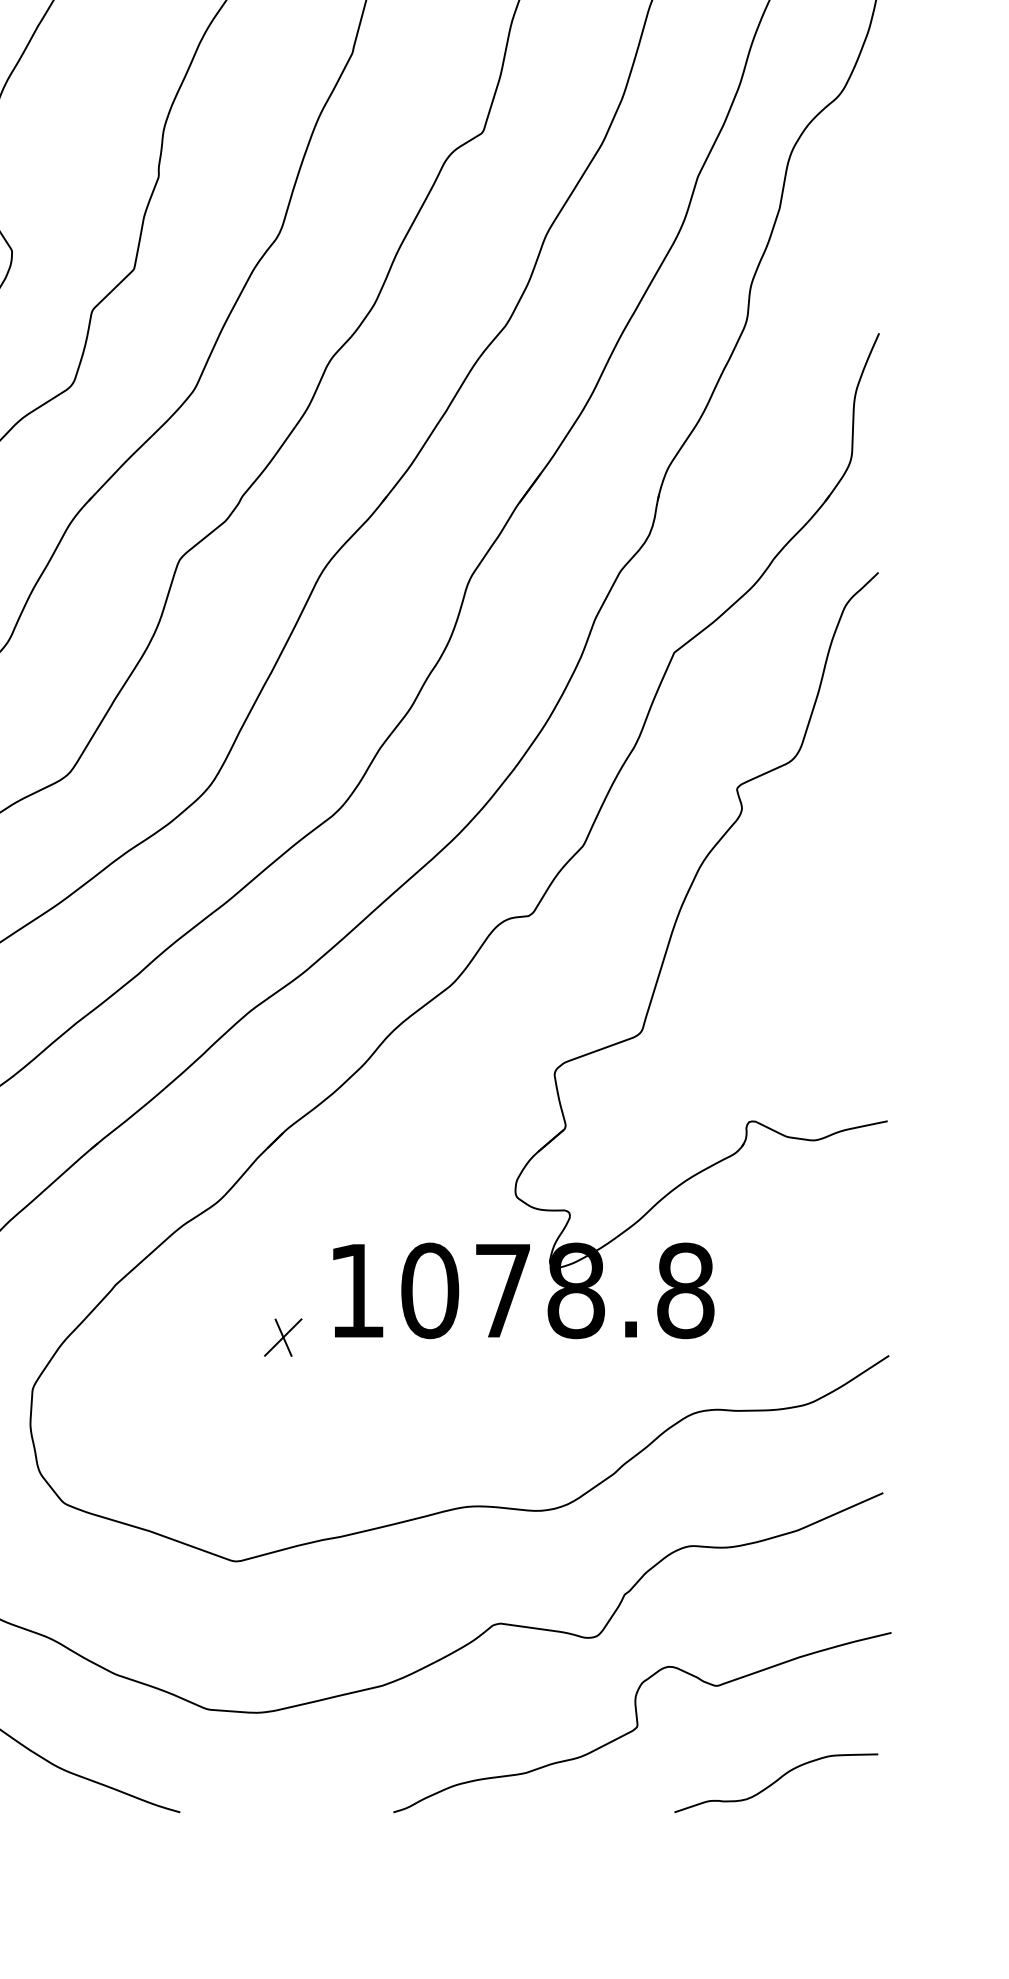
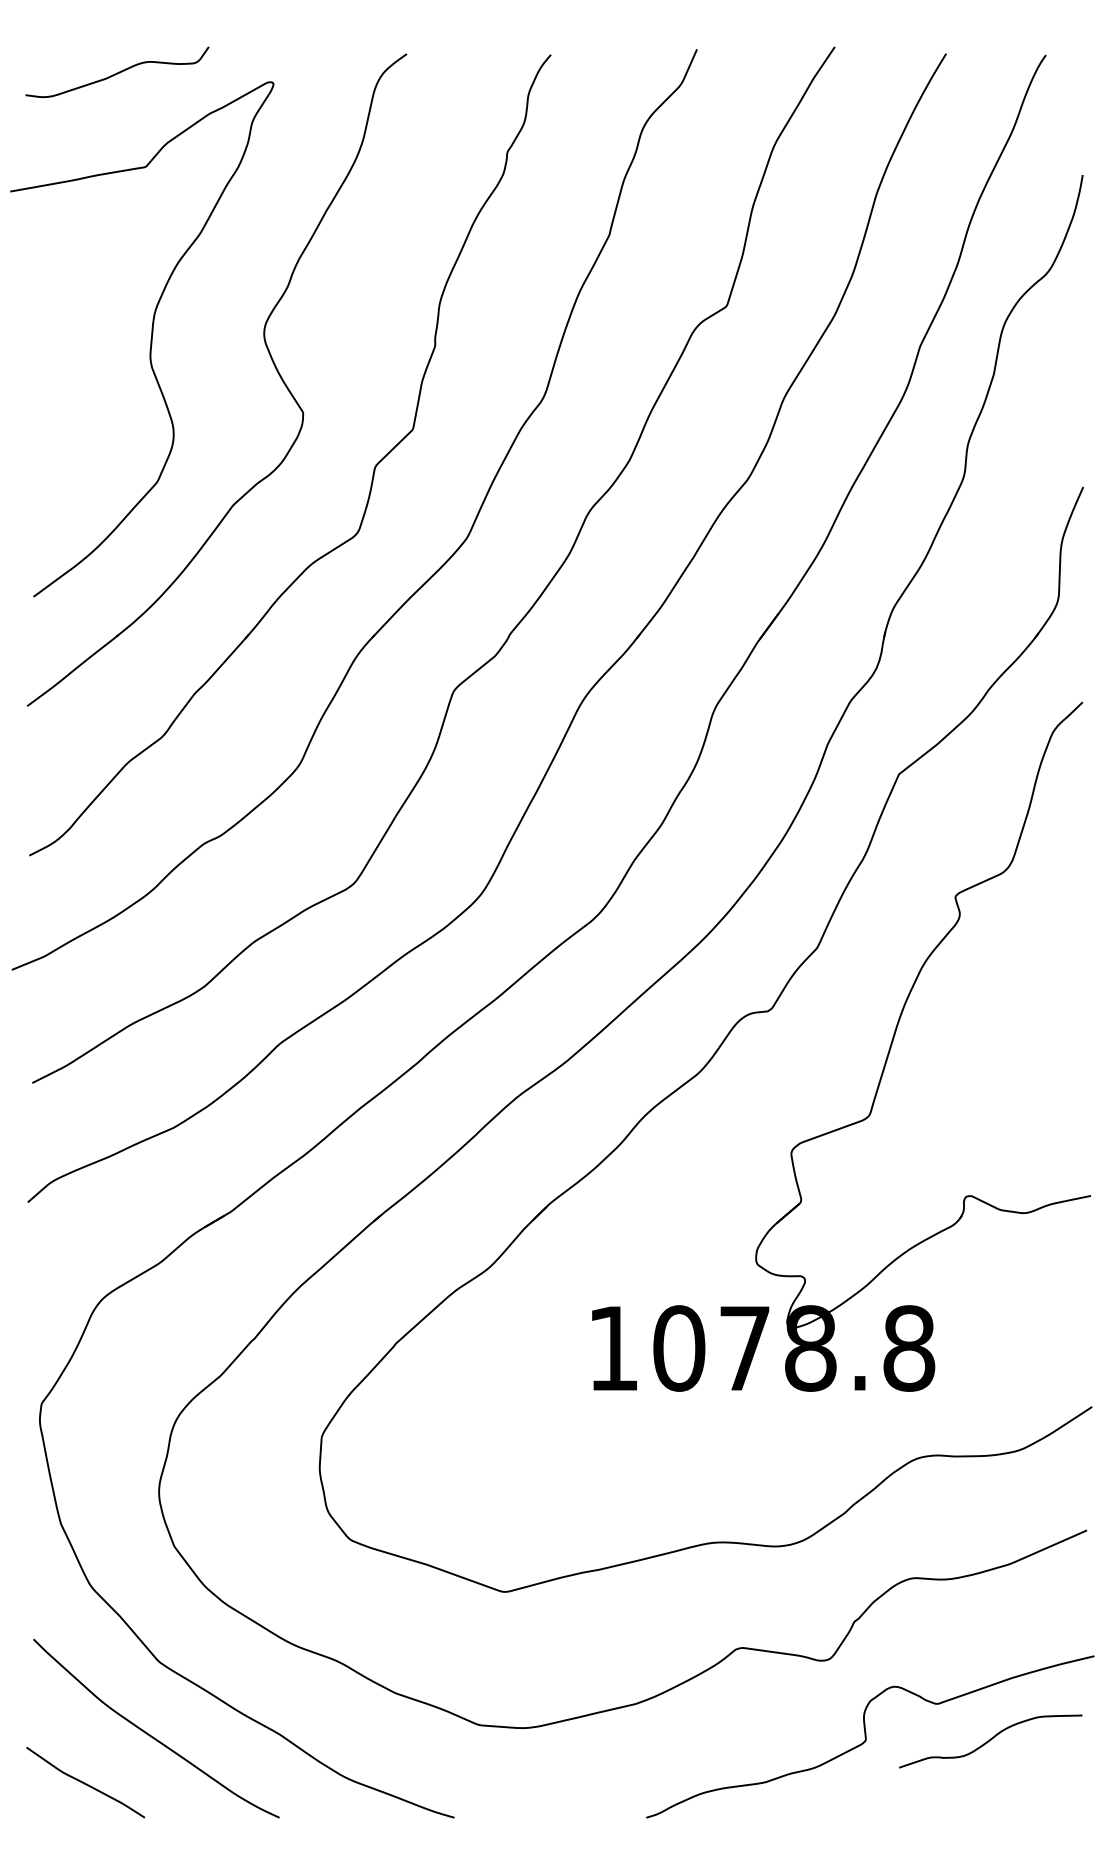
part: (282, 1337) -> (546, 1390), removed
curve: (776, 1782) -> (990, 1740), moved

